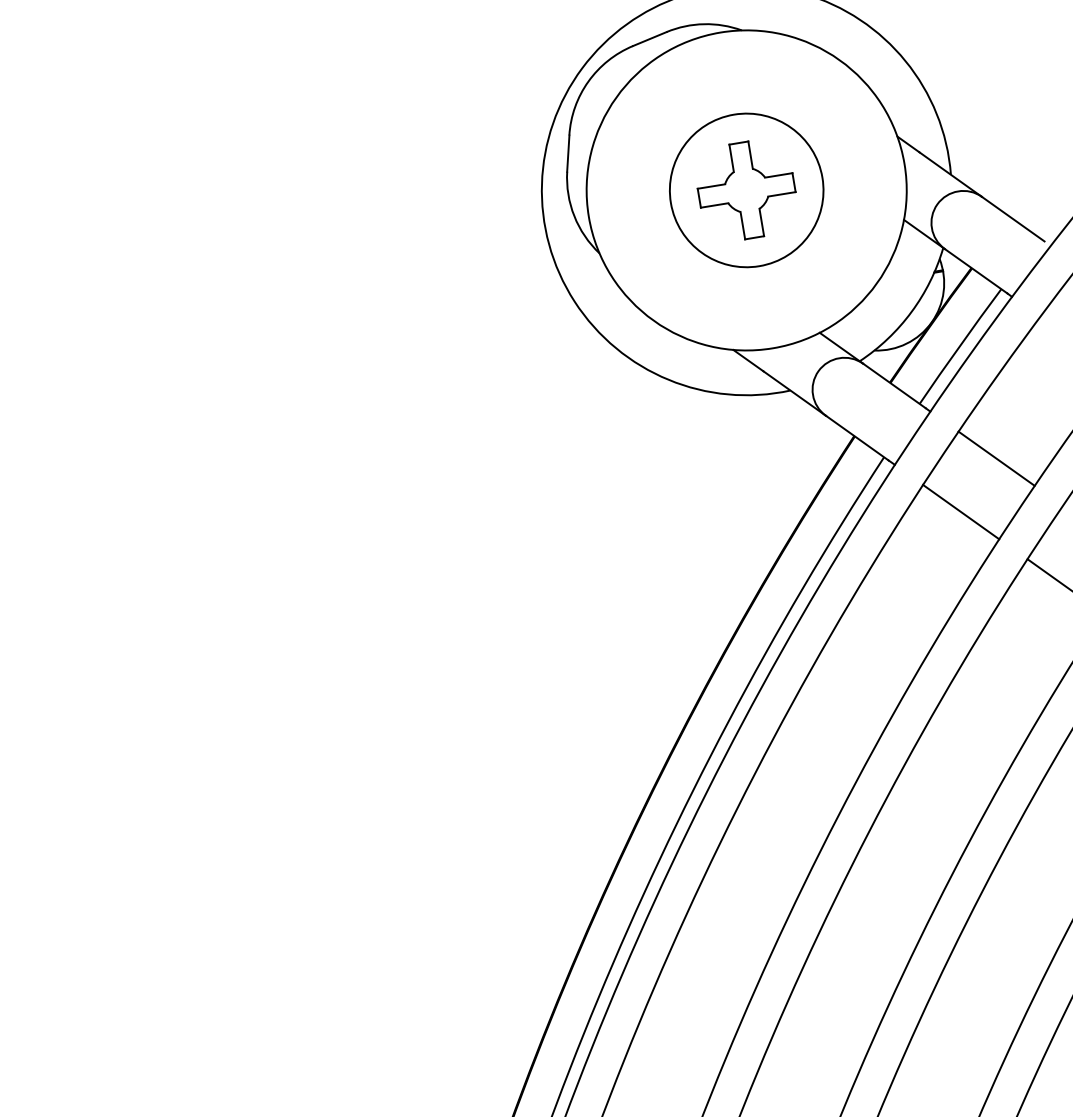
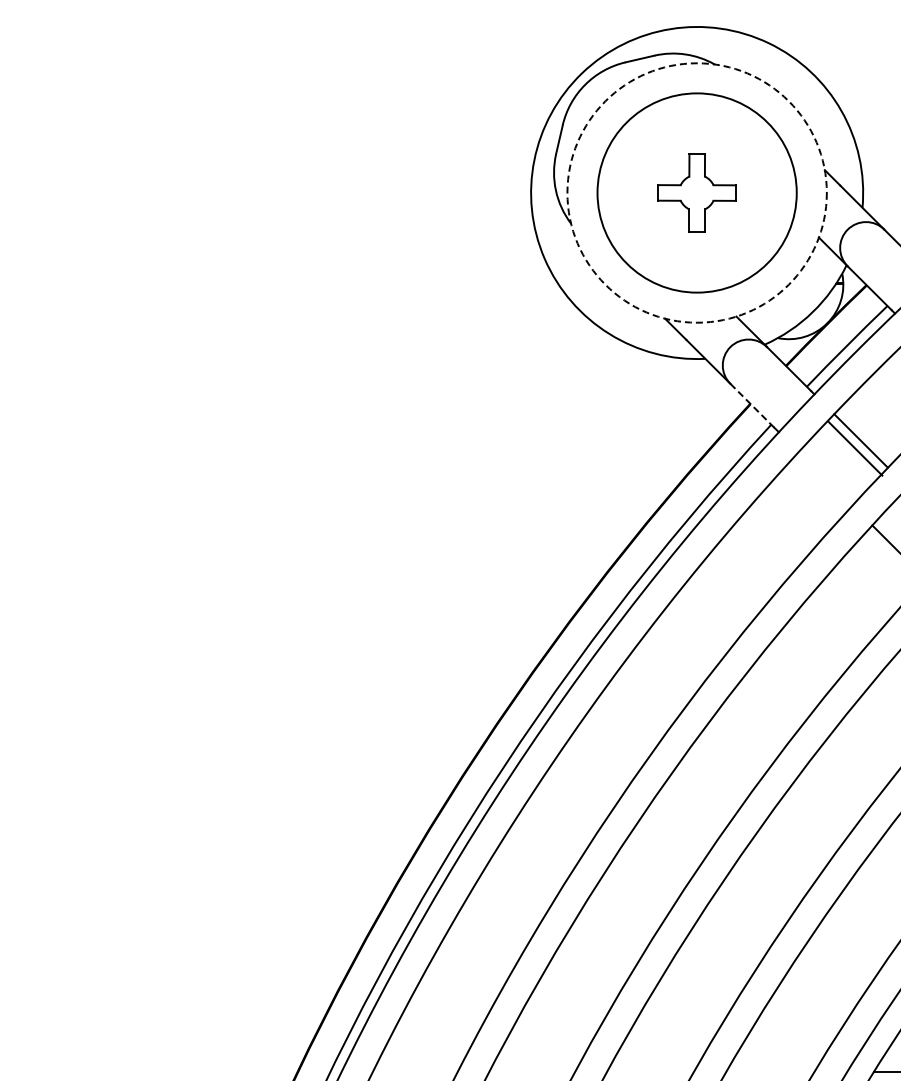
circle: (745, 189) -> (696, 192), size x1.6
circle: (745, 189) -> (696, 192), solid -> dashed
line: (857, 438) -> (752, 406), solid -> dashed
line: (961, 511) -> (855, 448), moved

